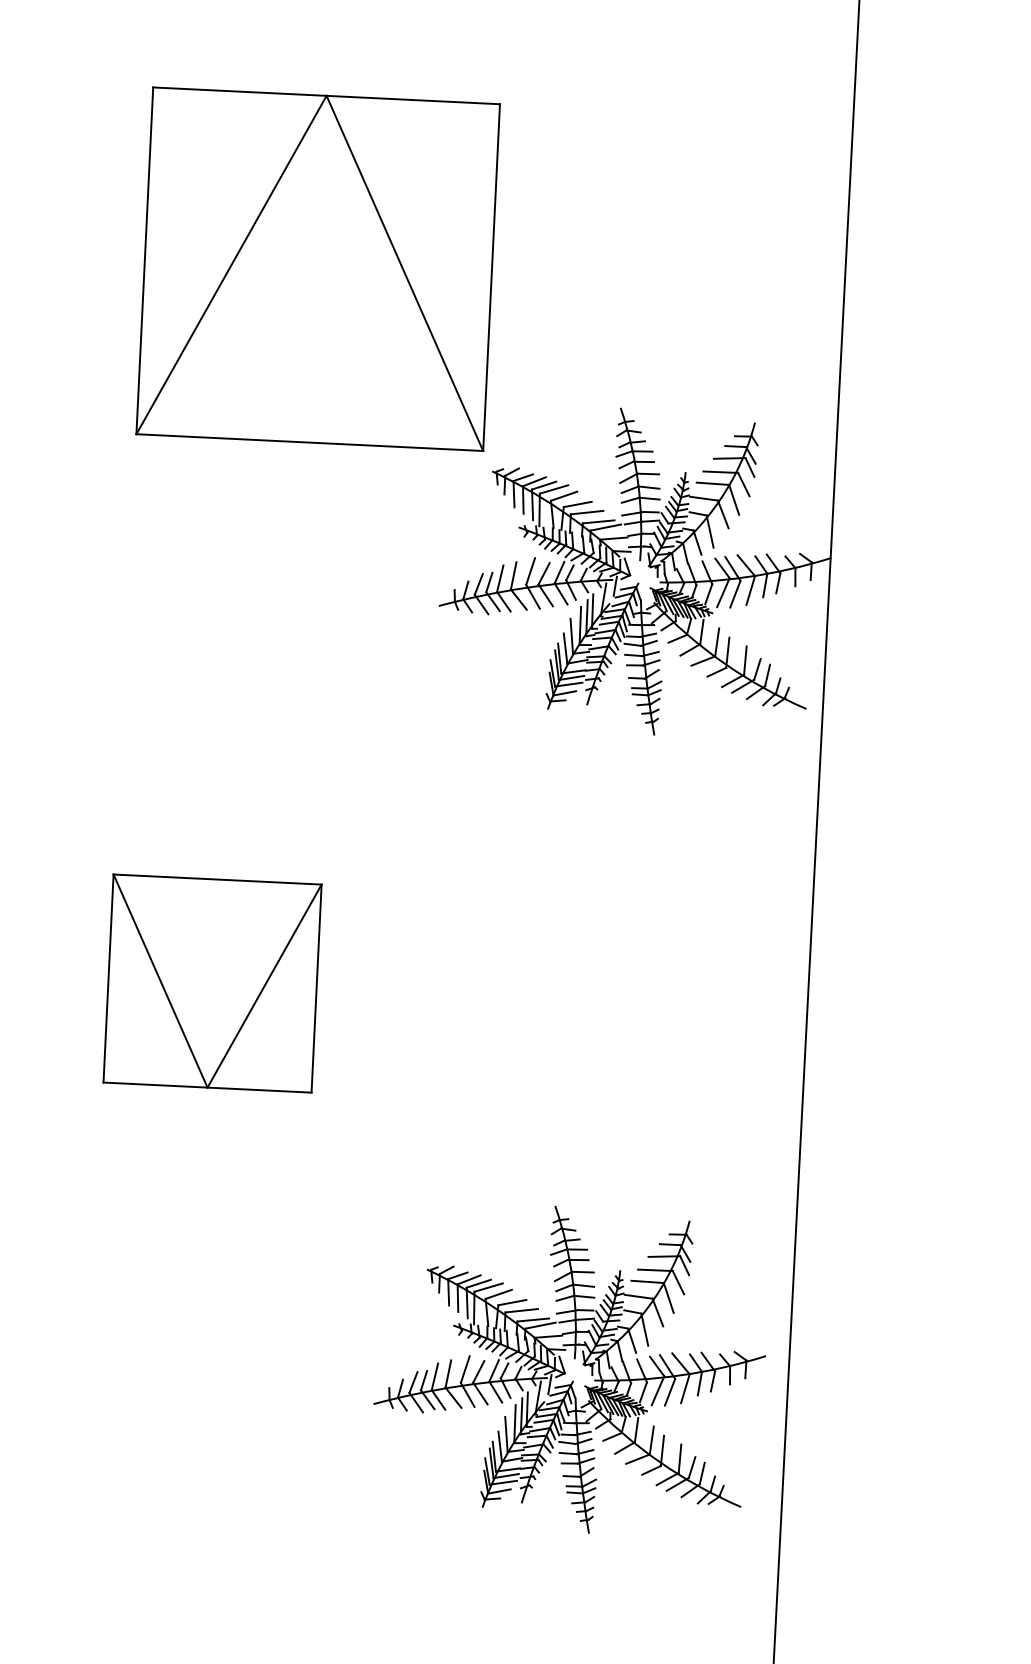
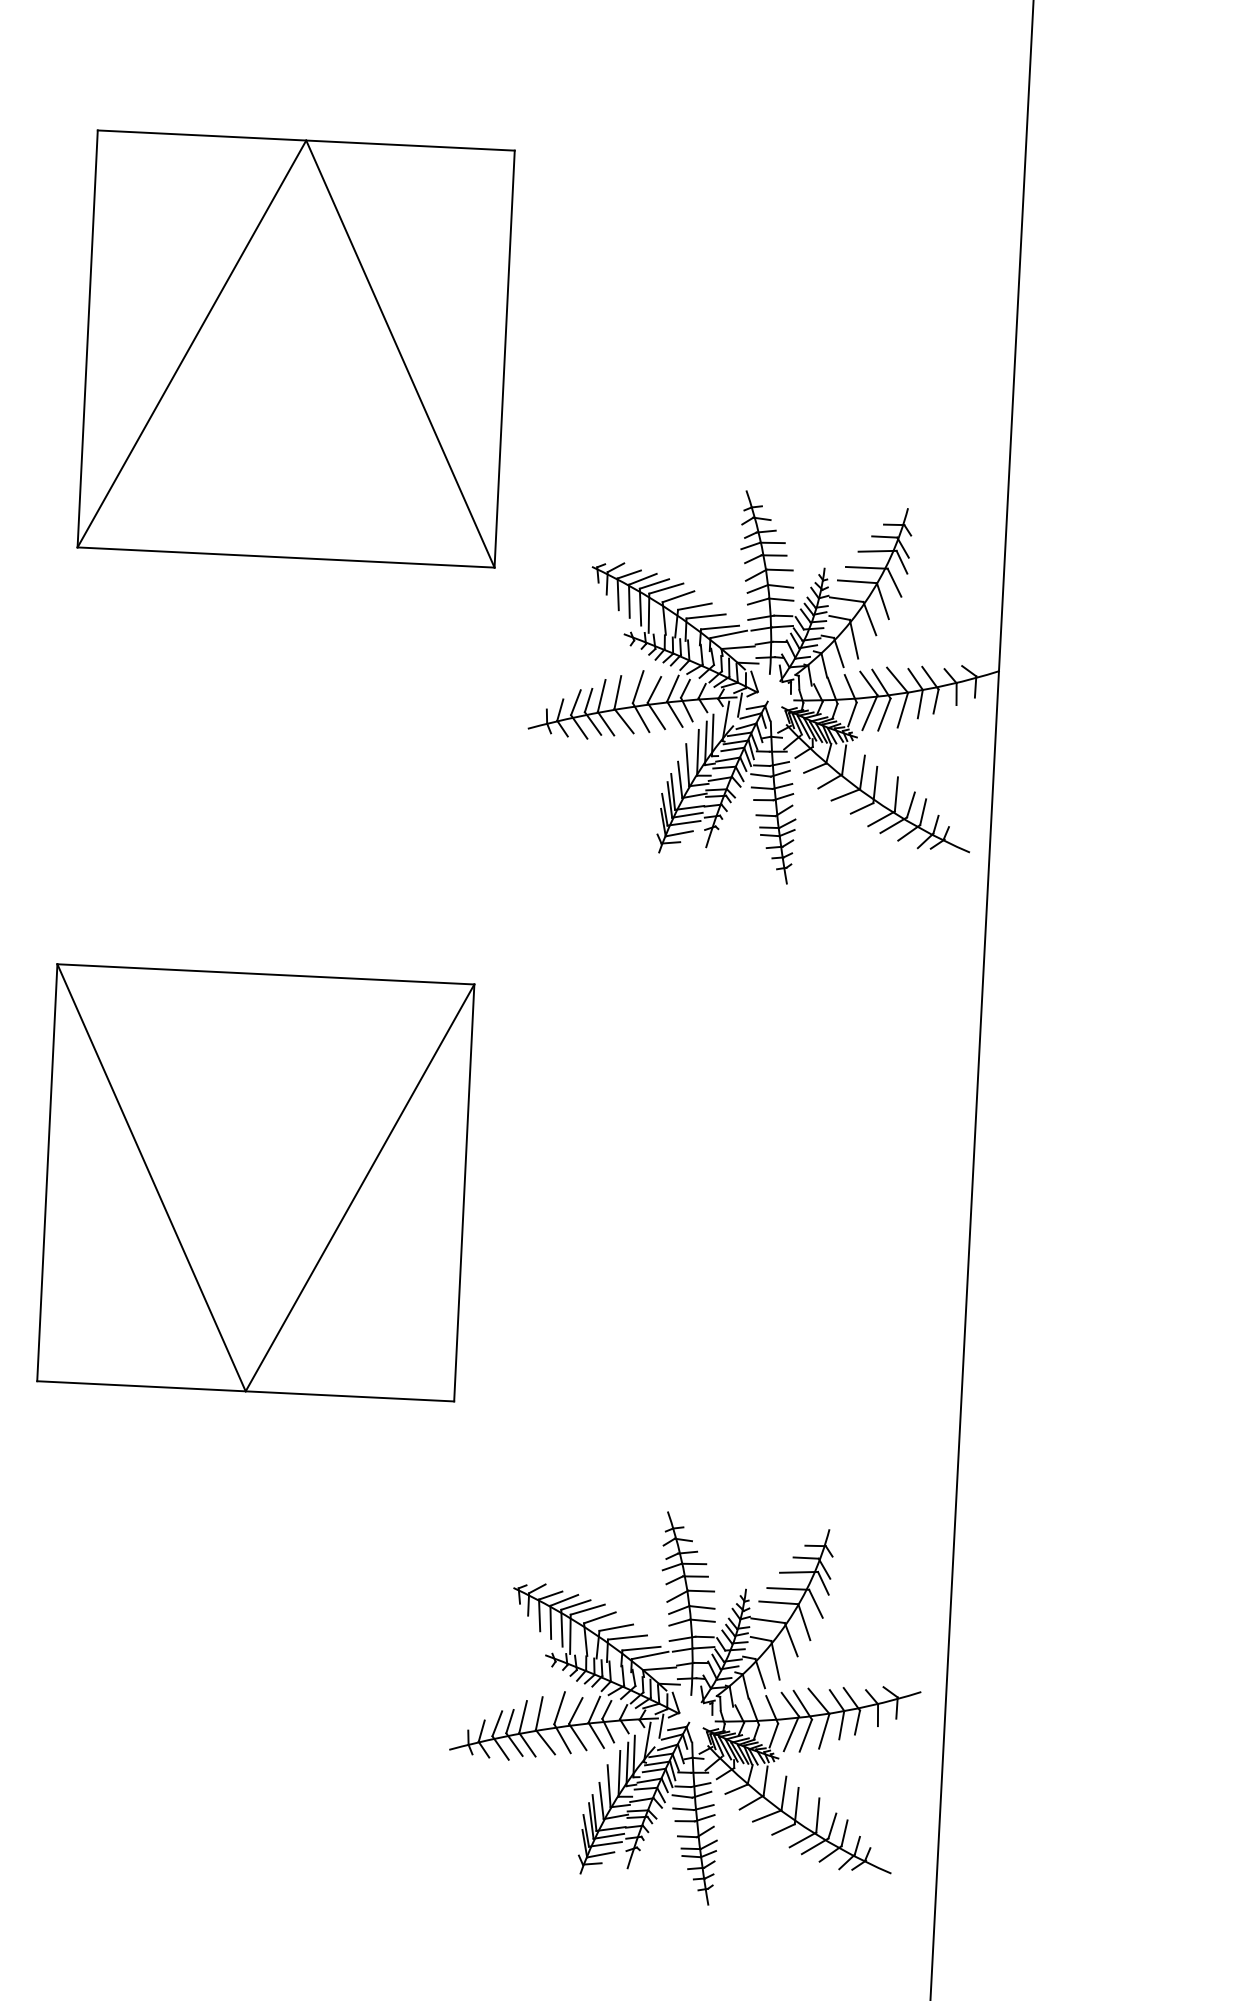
part: (317, 268) -> (295, 348), moved
part: (212, 983) -> (255, 1182), size x1.67
part: (569, 1369) -> (684, 1708), moved

